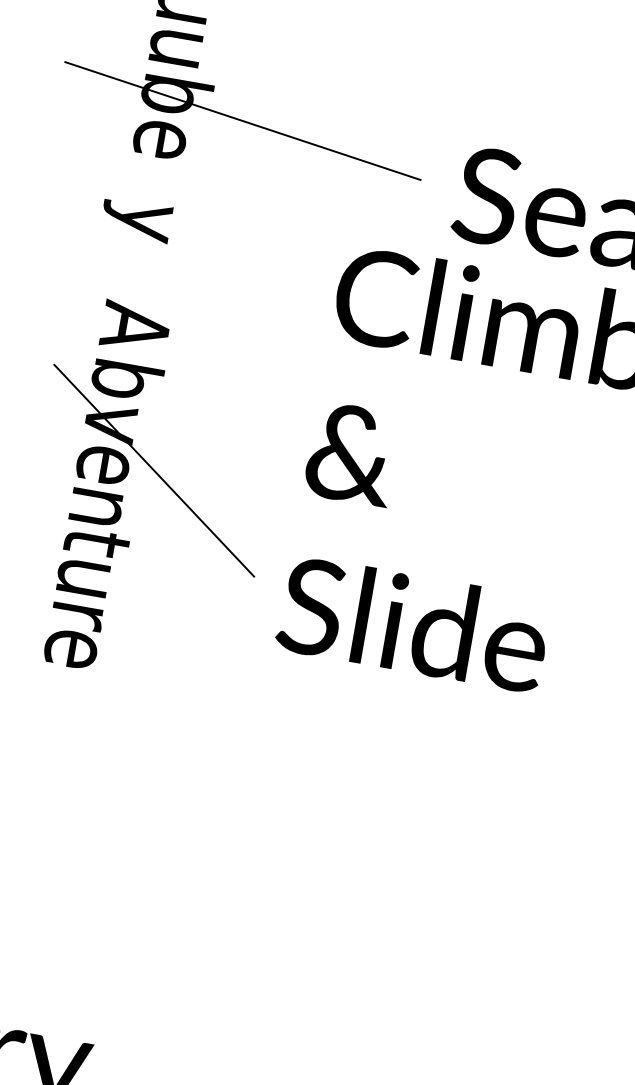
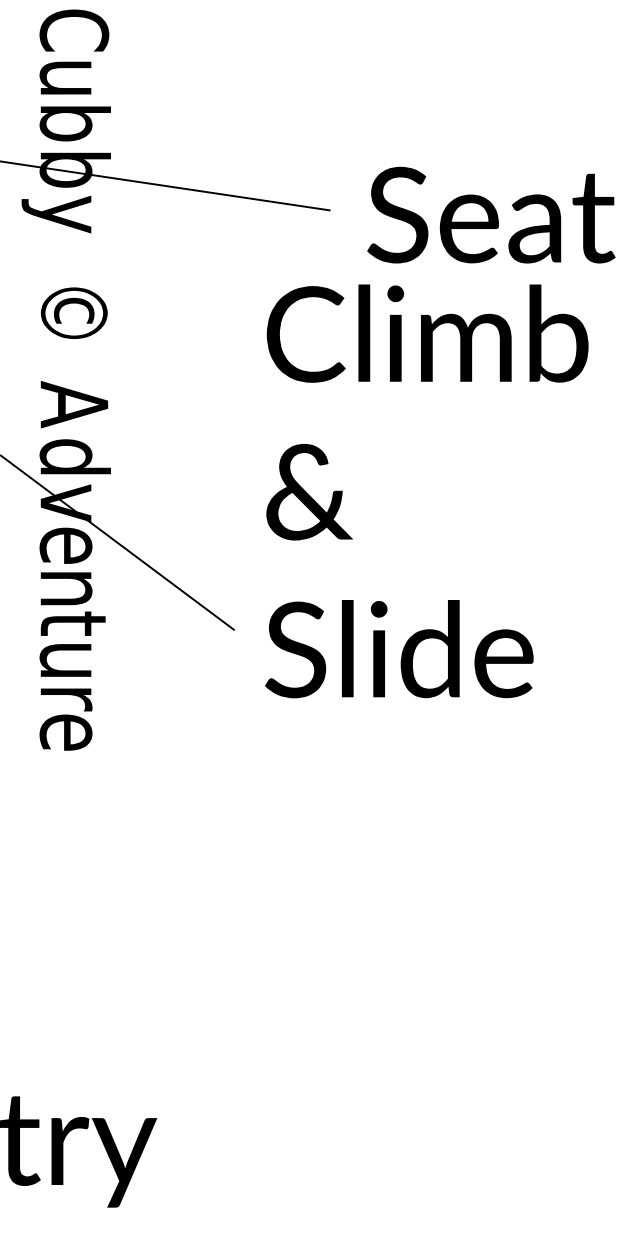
text: (184, 50) -> (74, 123), u -> b
text: (150, 137) -> (56, 214), e -> y
text: (142, 232) -> (64, 309), y -> ©
text: (126, 379) -> (74, 457), b -> d

